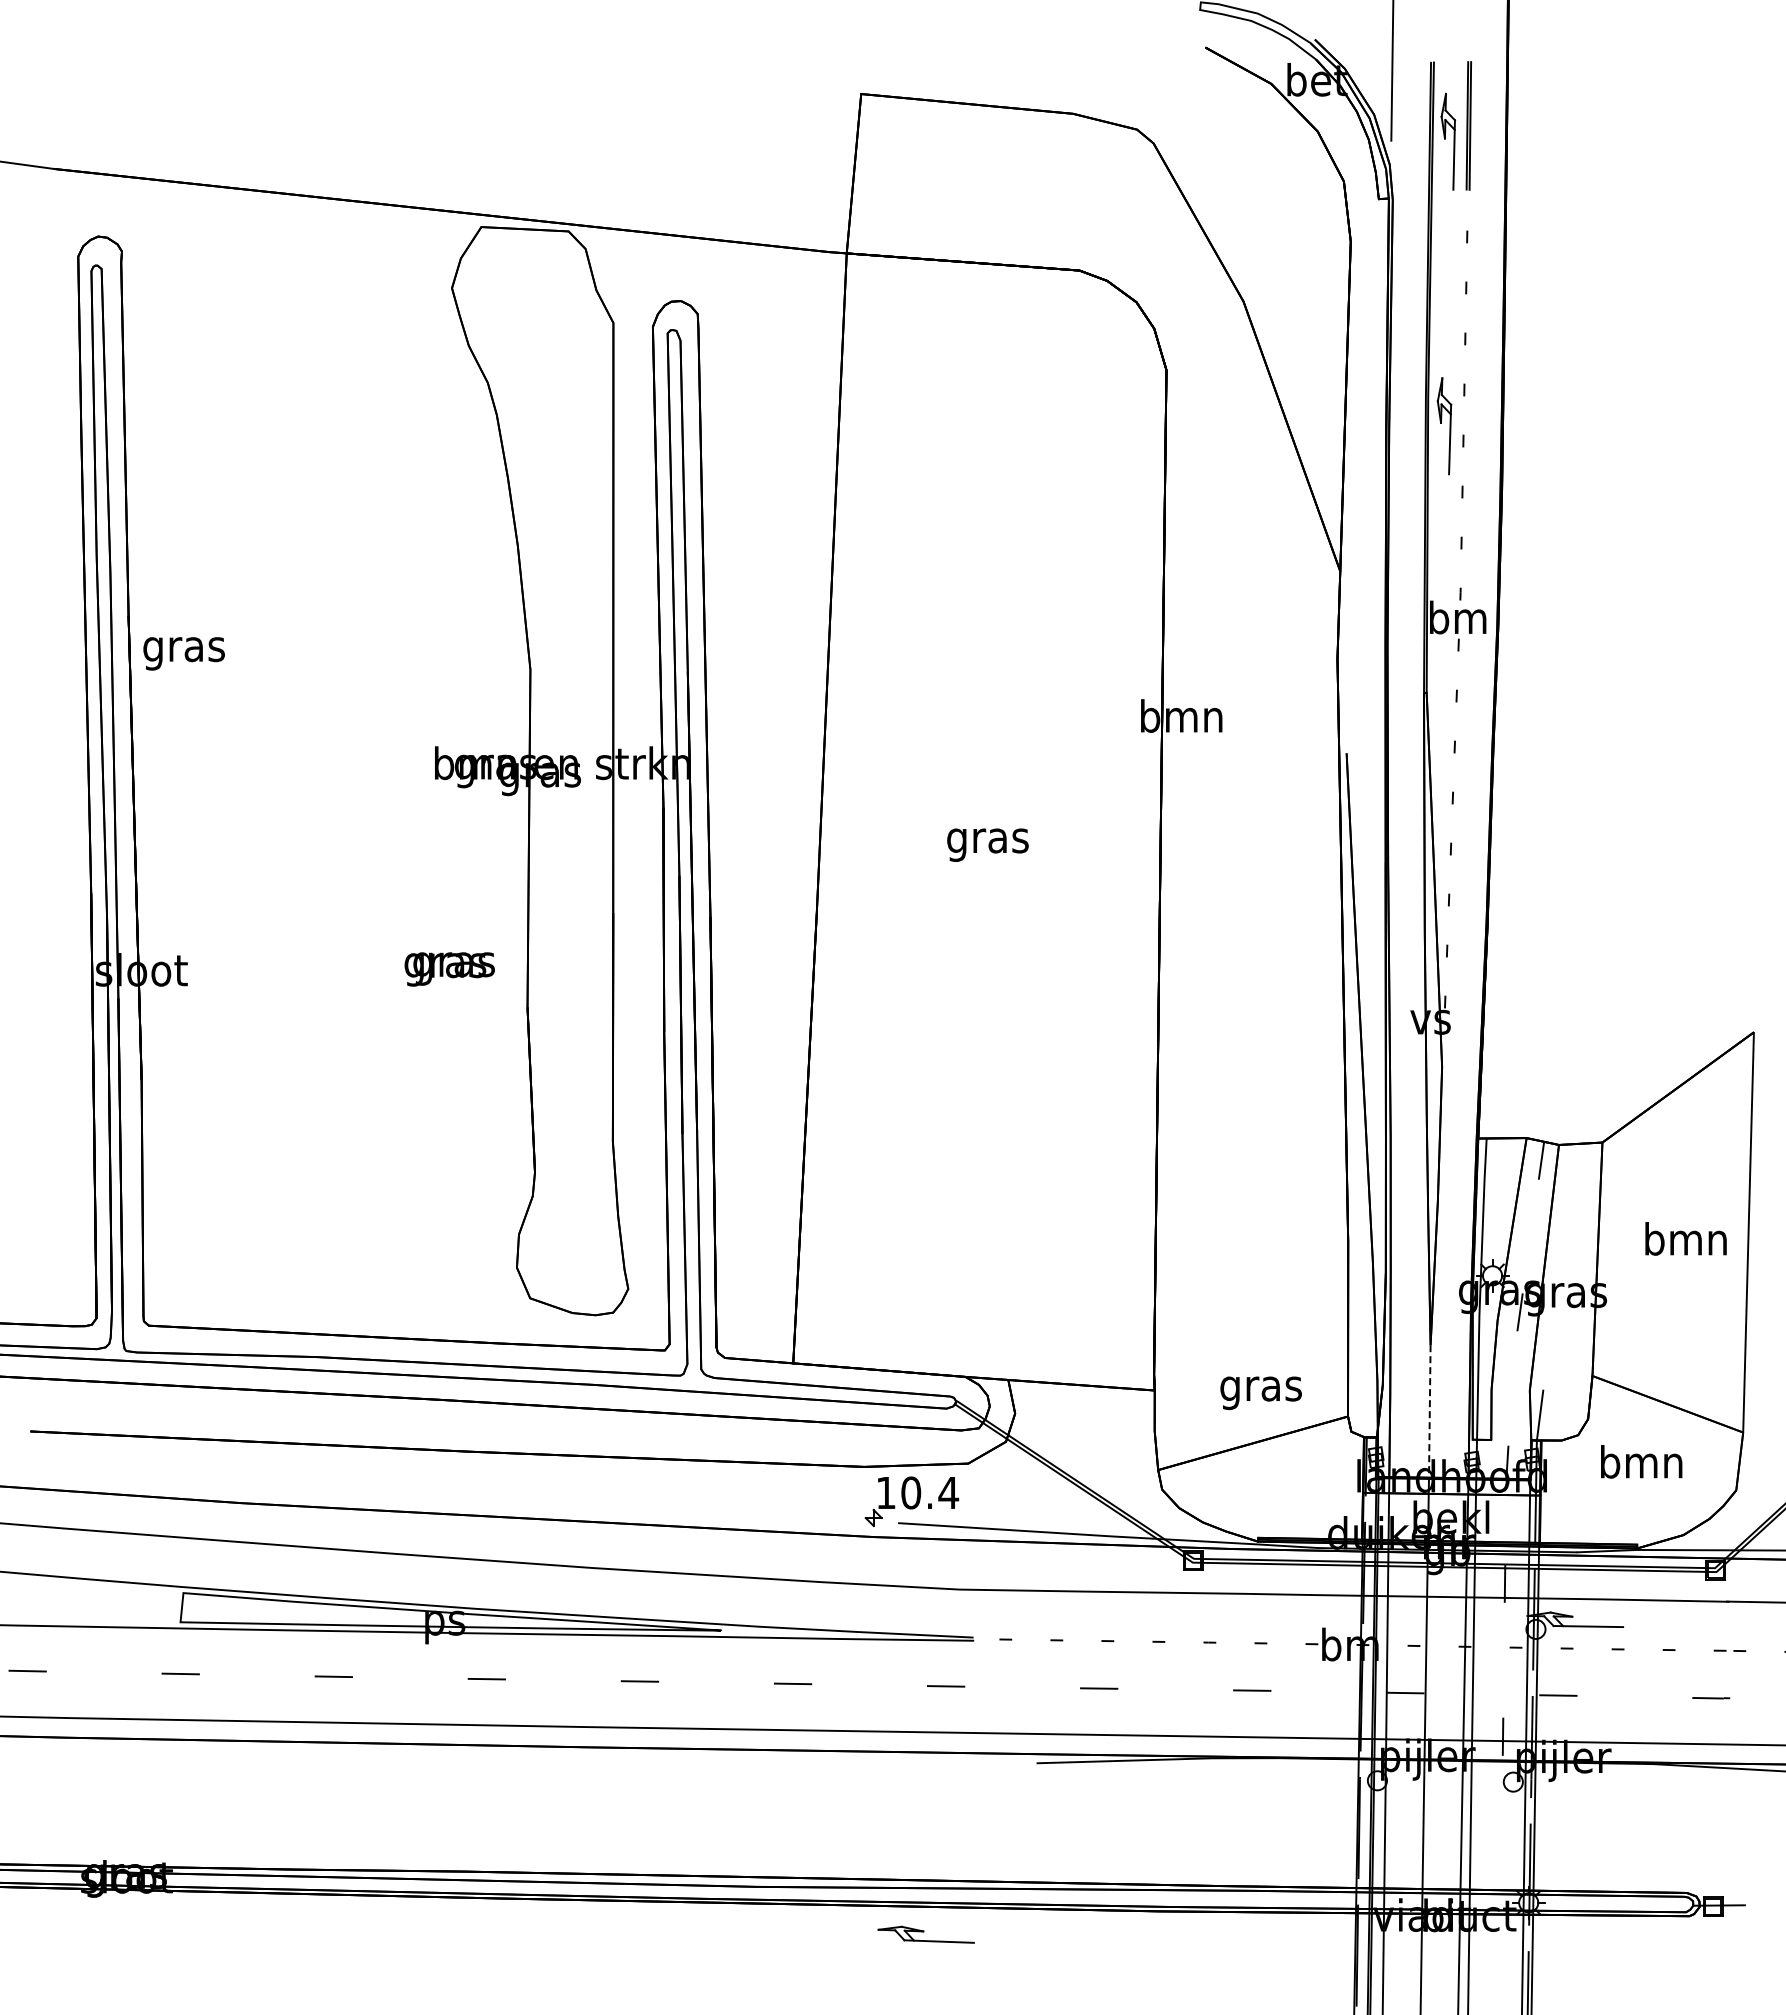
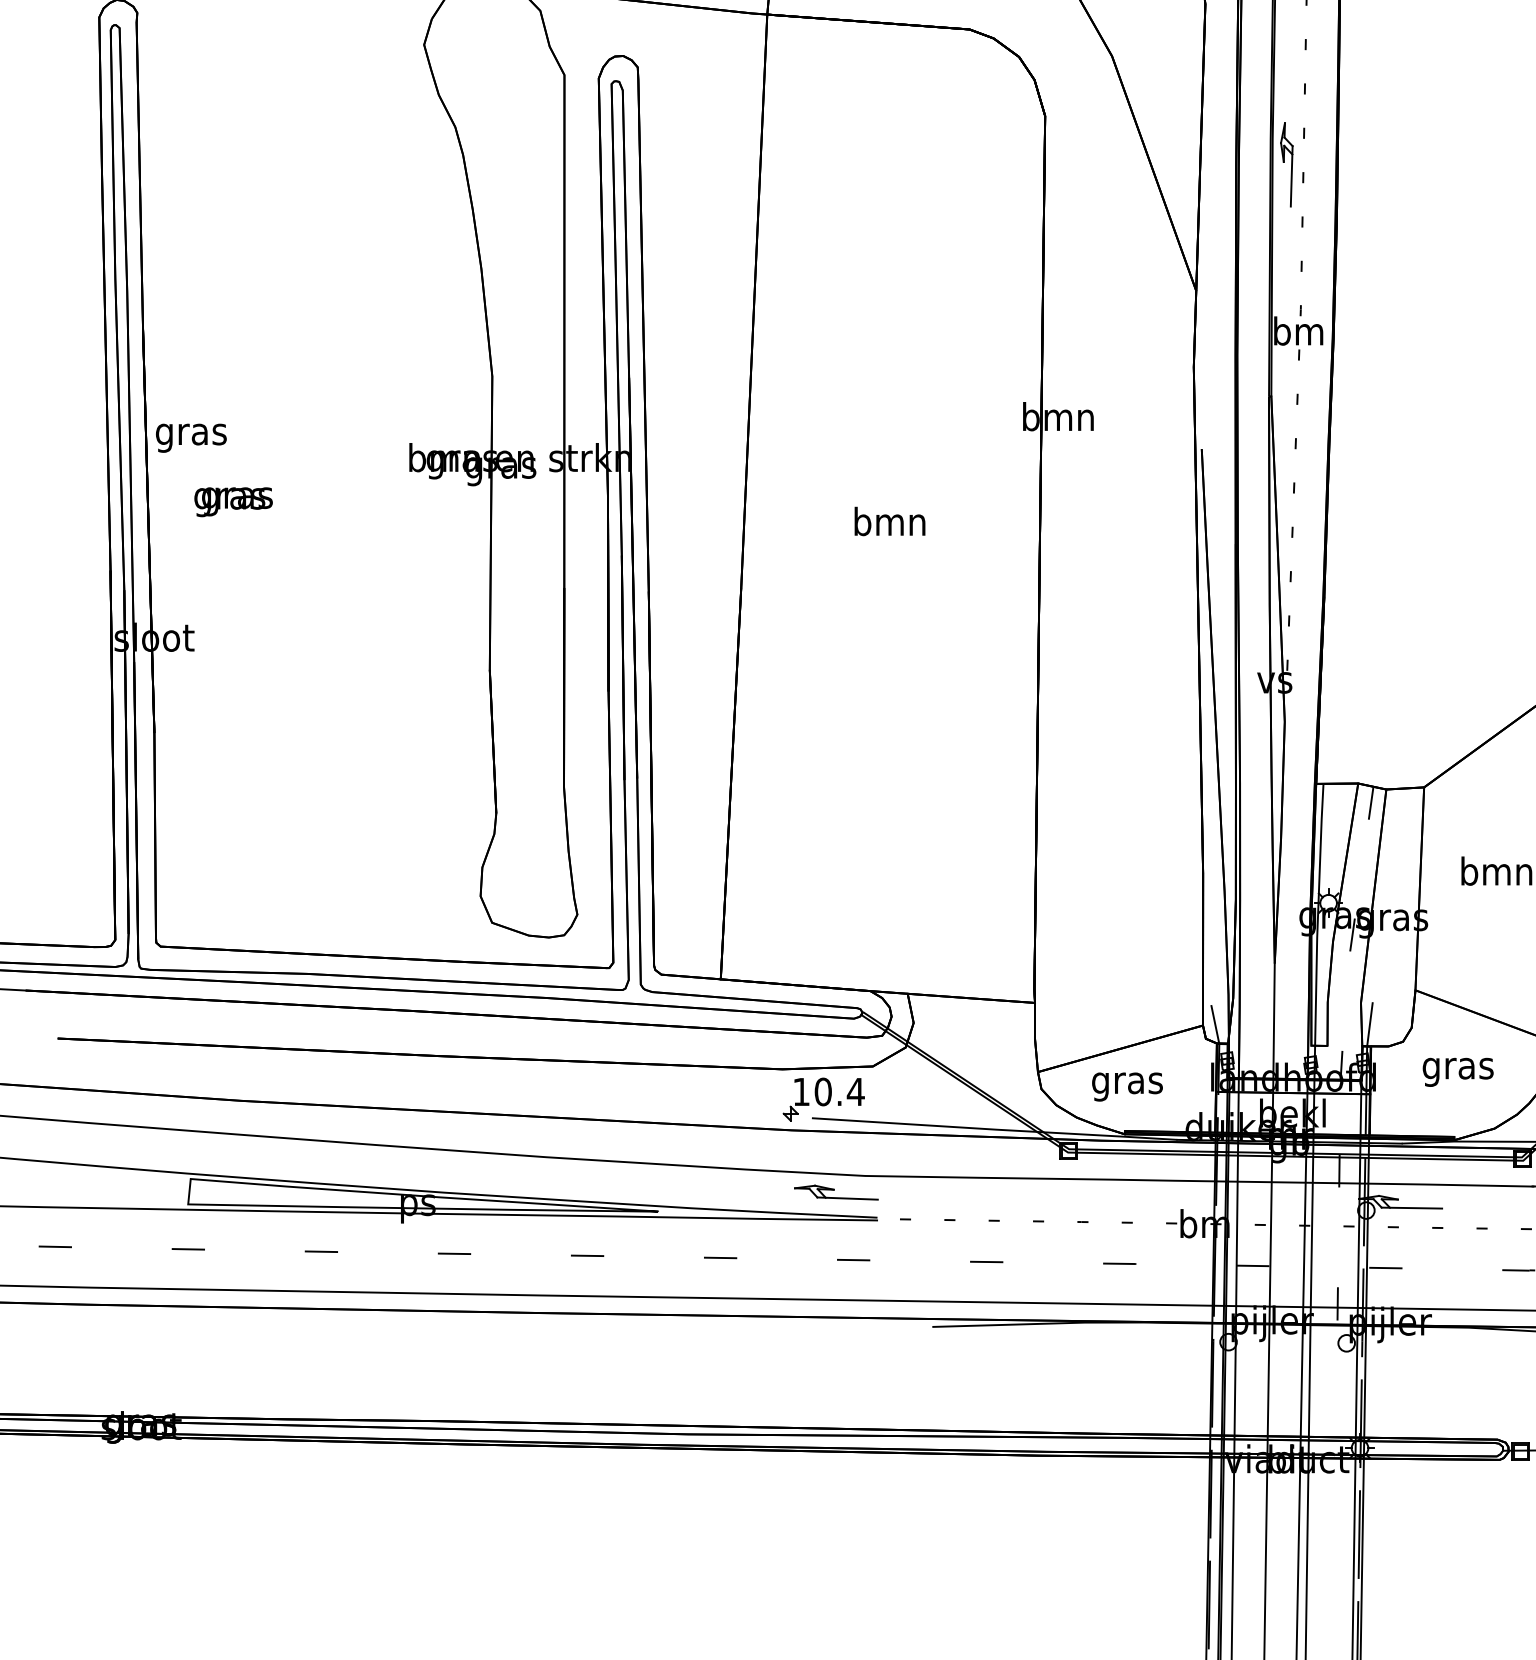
text: (183, 653) -> (190, 437), moved
text: (987, 840) -> (889, 524), gras -> bmn
text: (449, 969) -> (233, 502), moved
text: (1260, 1393) -> (1126, 1087), moved
line: (1429, 1411) -> (1273, 1021), dashed -> solid
line: (1361, 1414) -> (1214, 1023), added
text: (1641, 1466) -> (1458, 1068), bmn -> gras
part: (925, 1934) -> (835, 1192), moved

